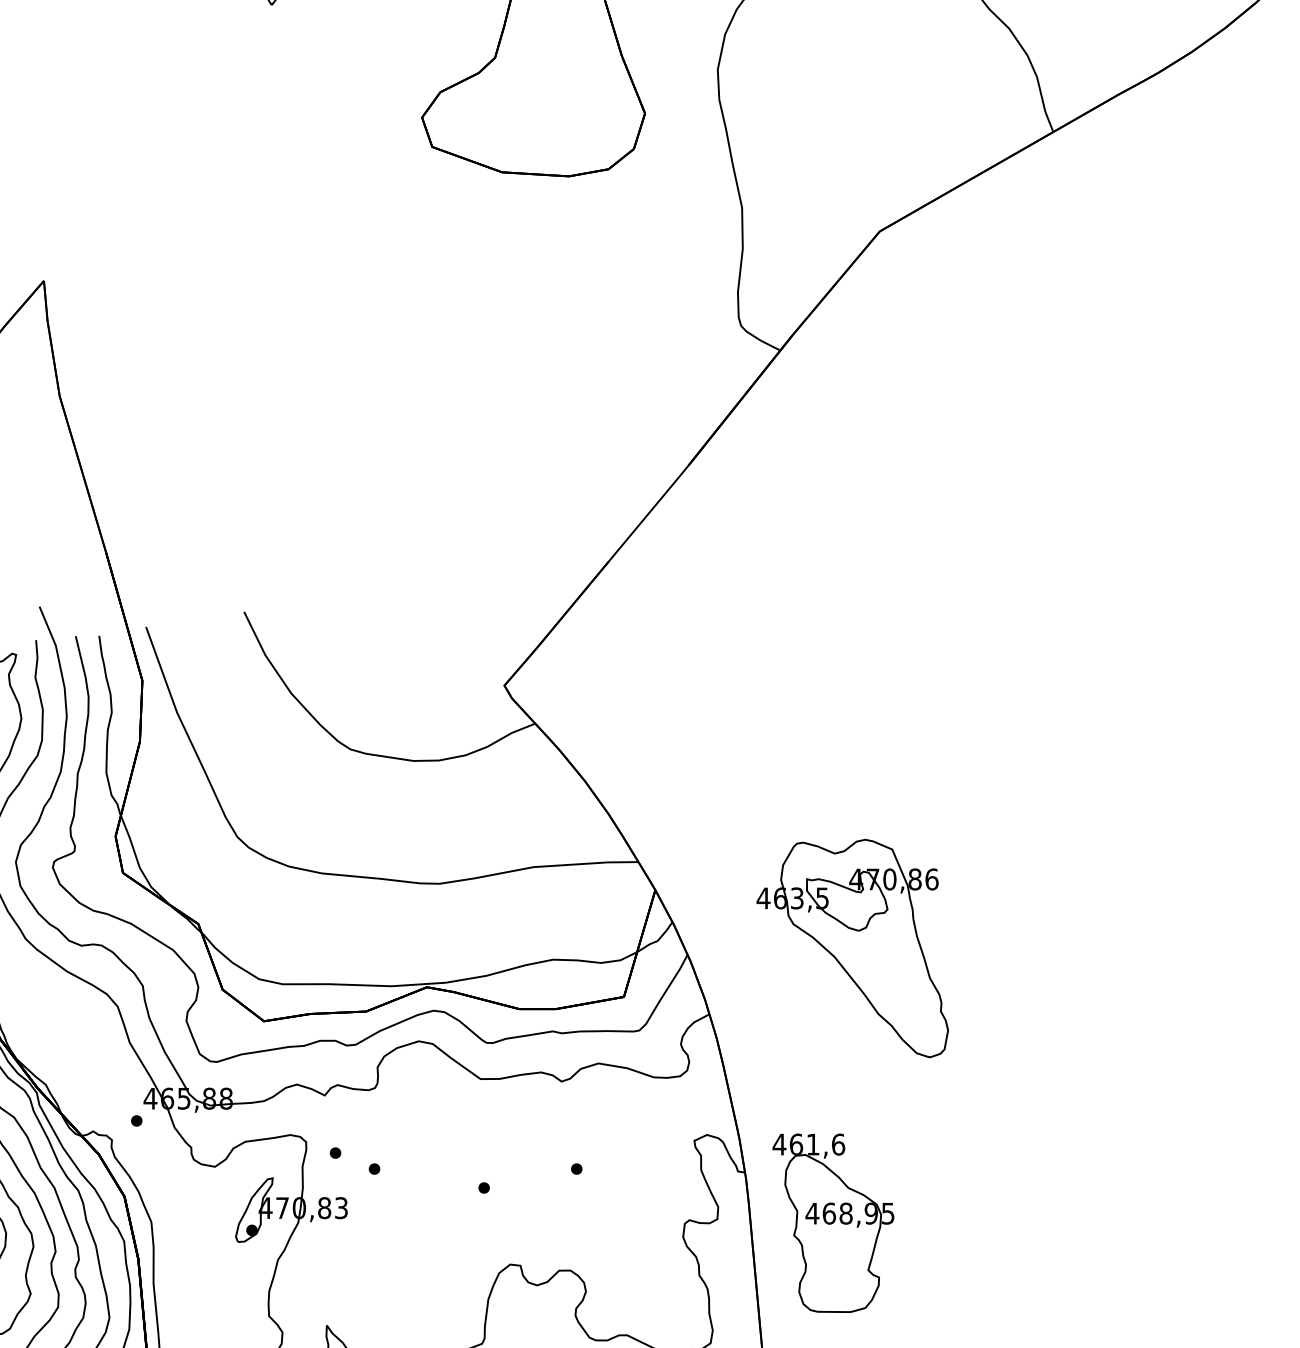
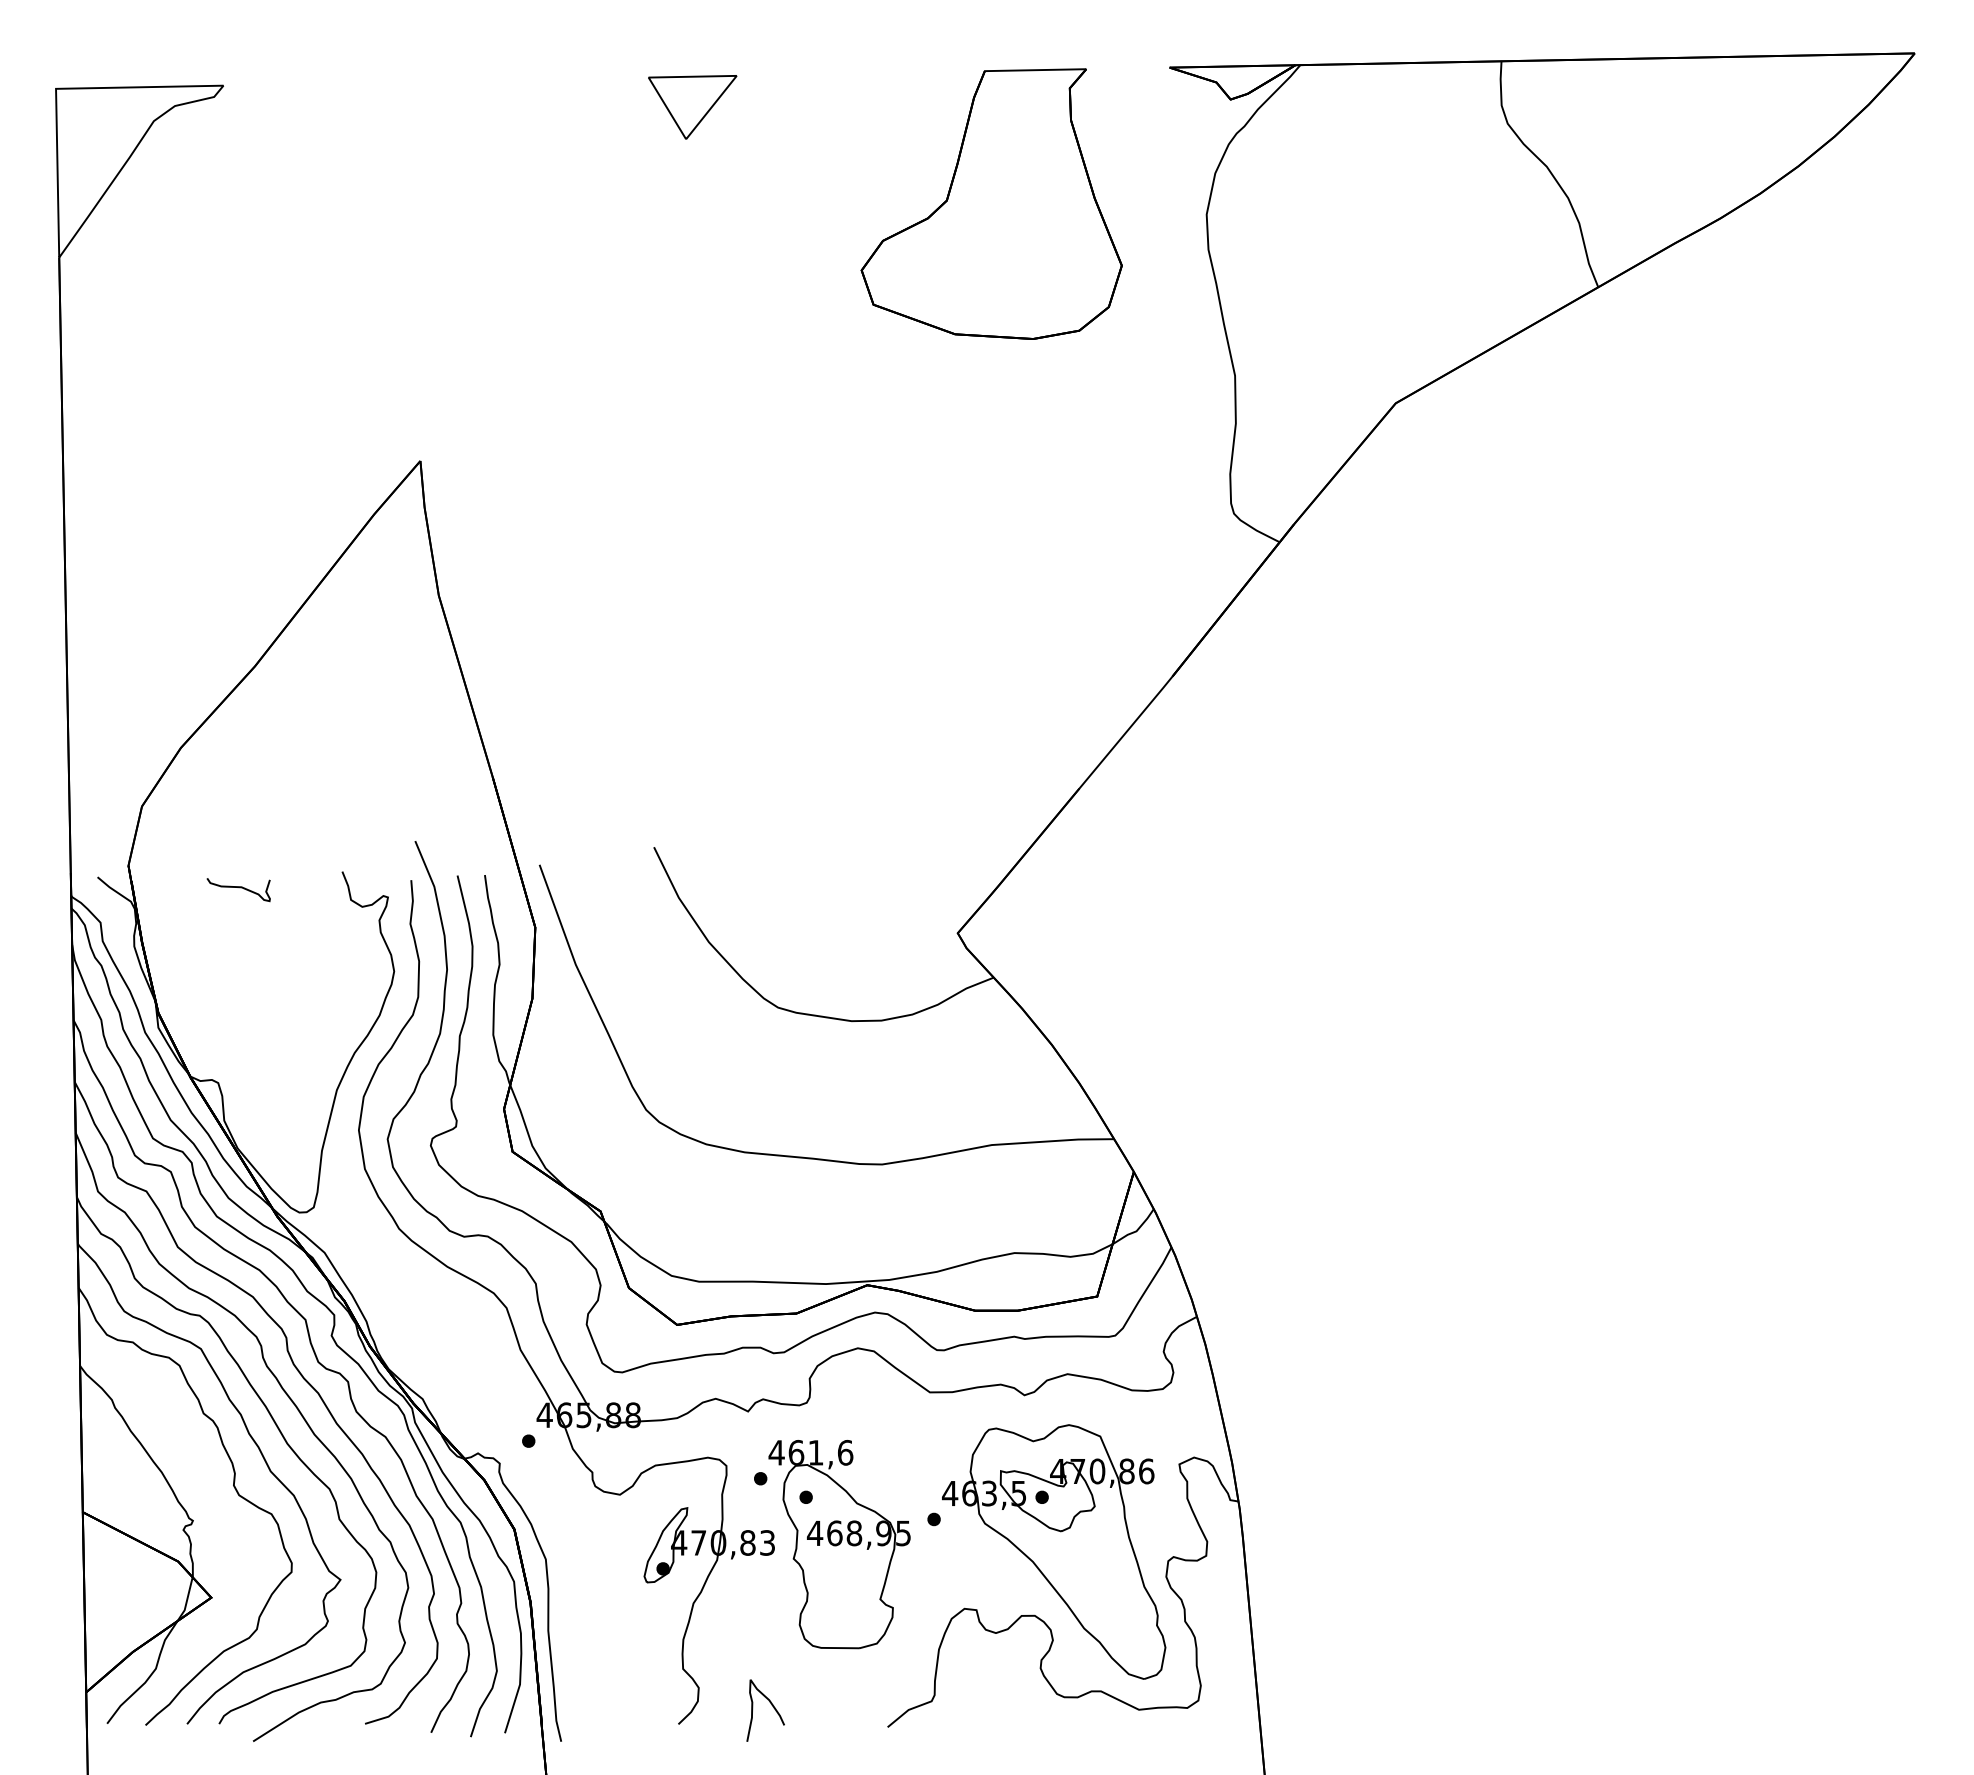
part: (853, 948) -> (1054, 1551), moved
part: (833, 1223) -> (839, 1544), moved

